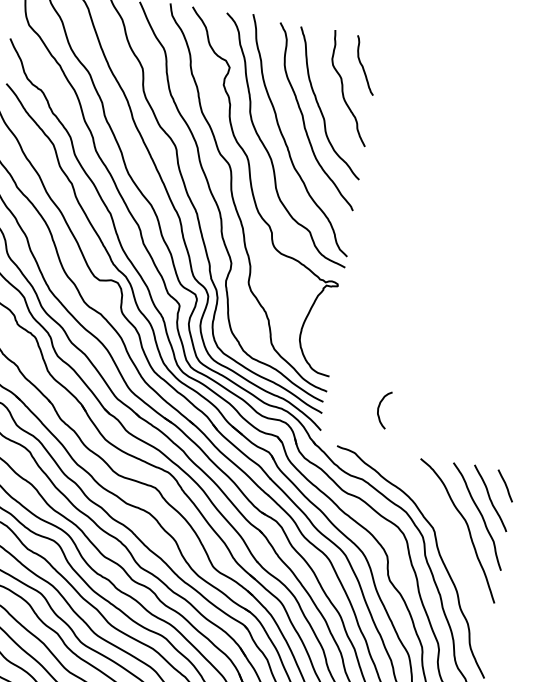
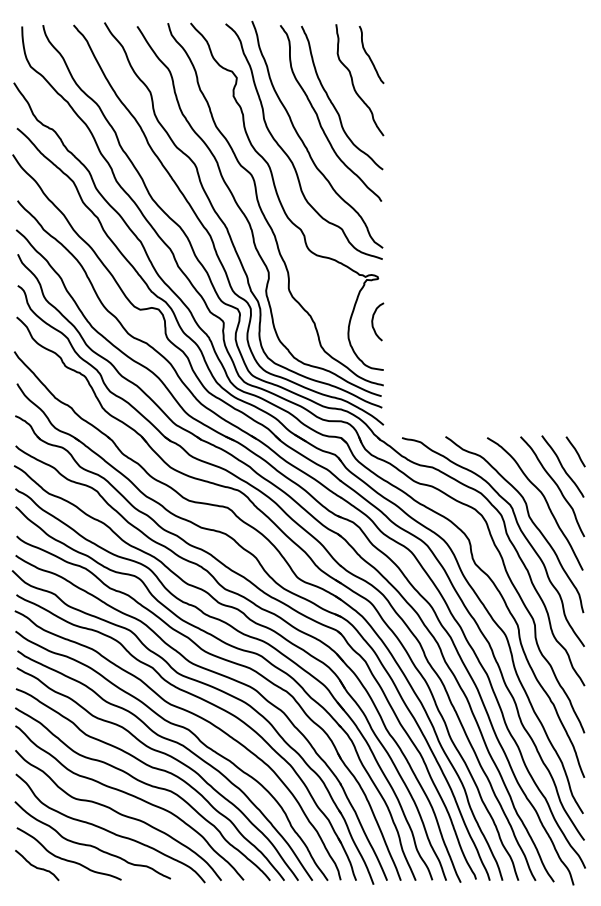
curve: (379, 408) -> (373, 321), moved
curve: (449, 543) -> (528, 517), added

